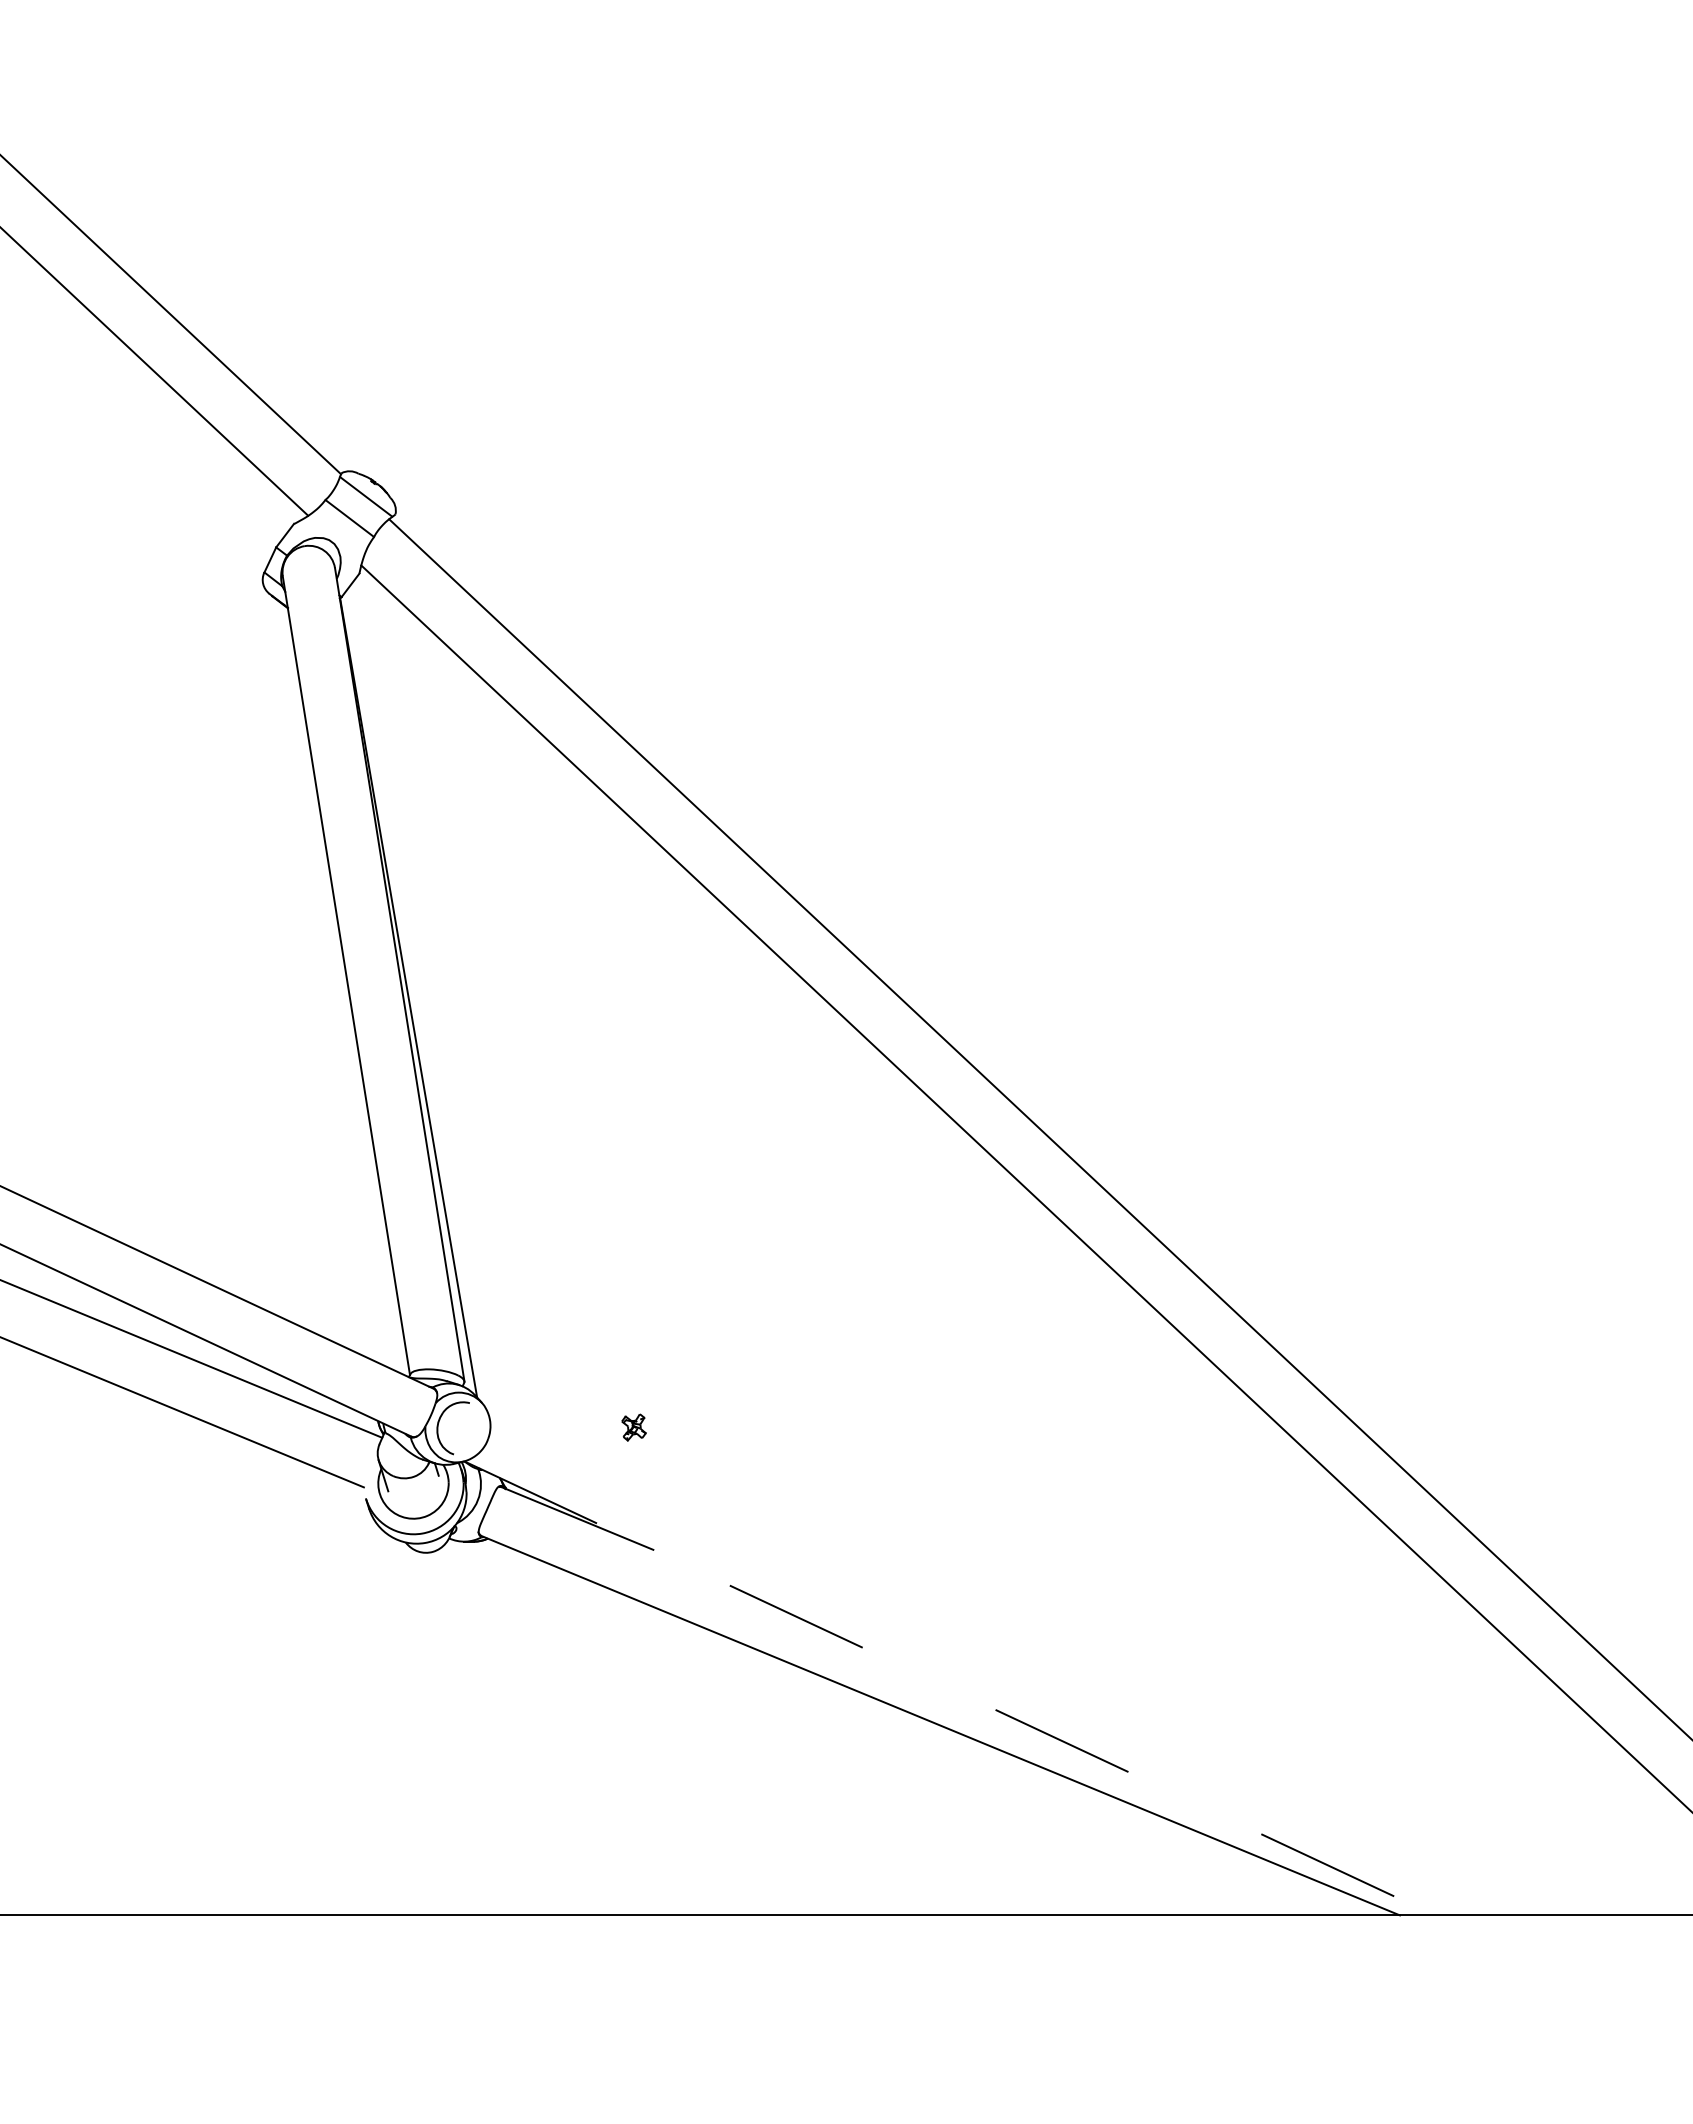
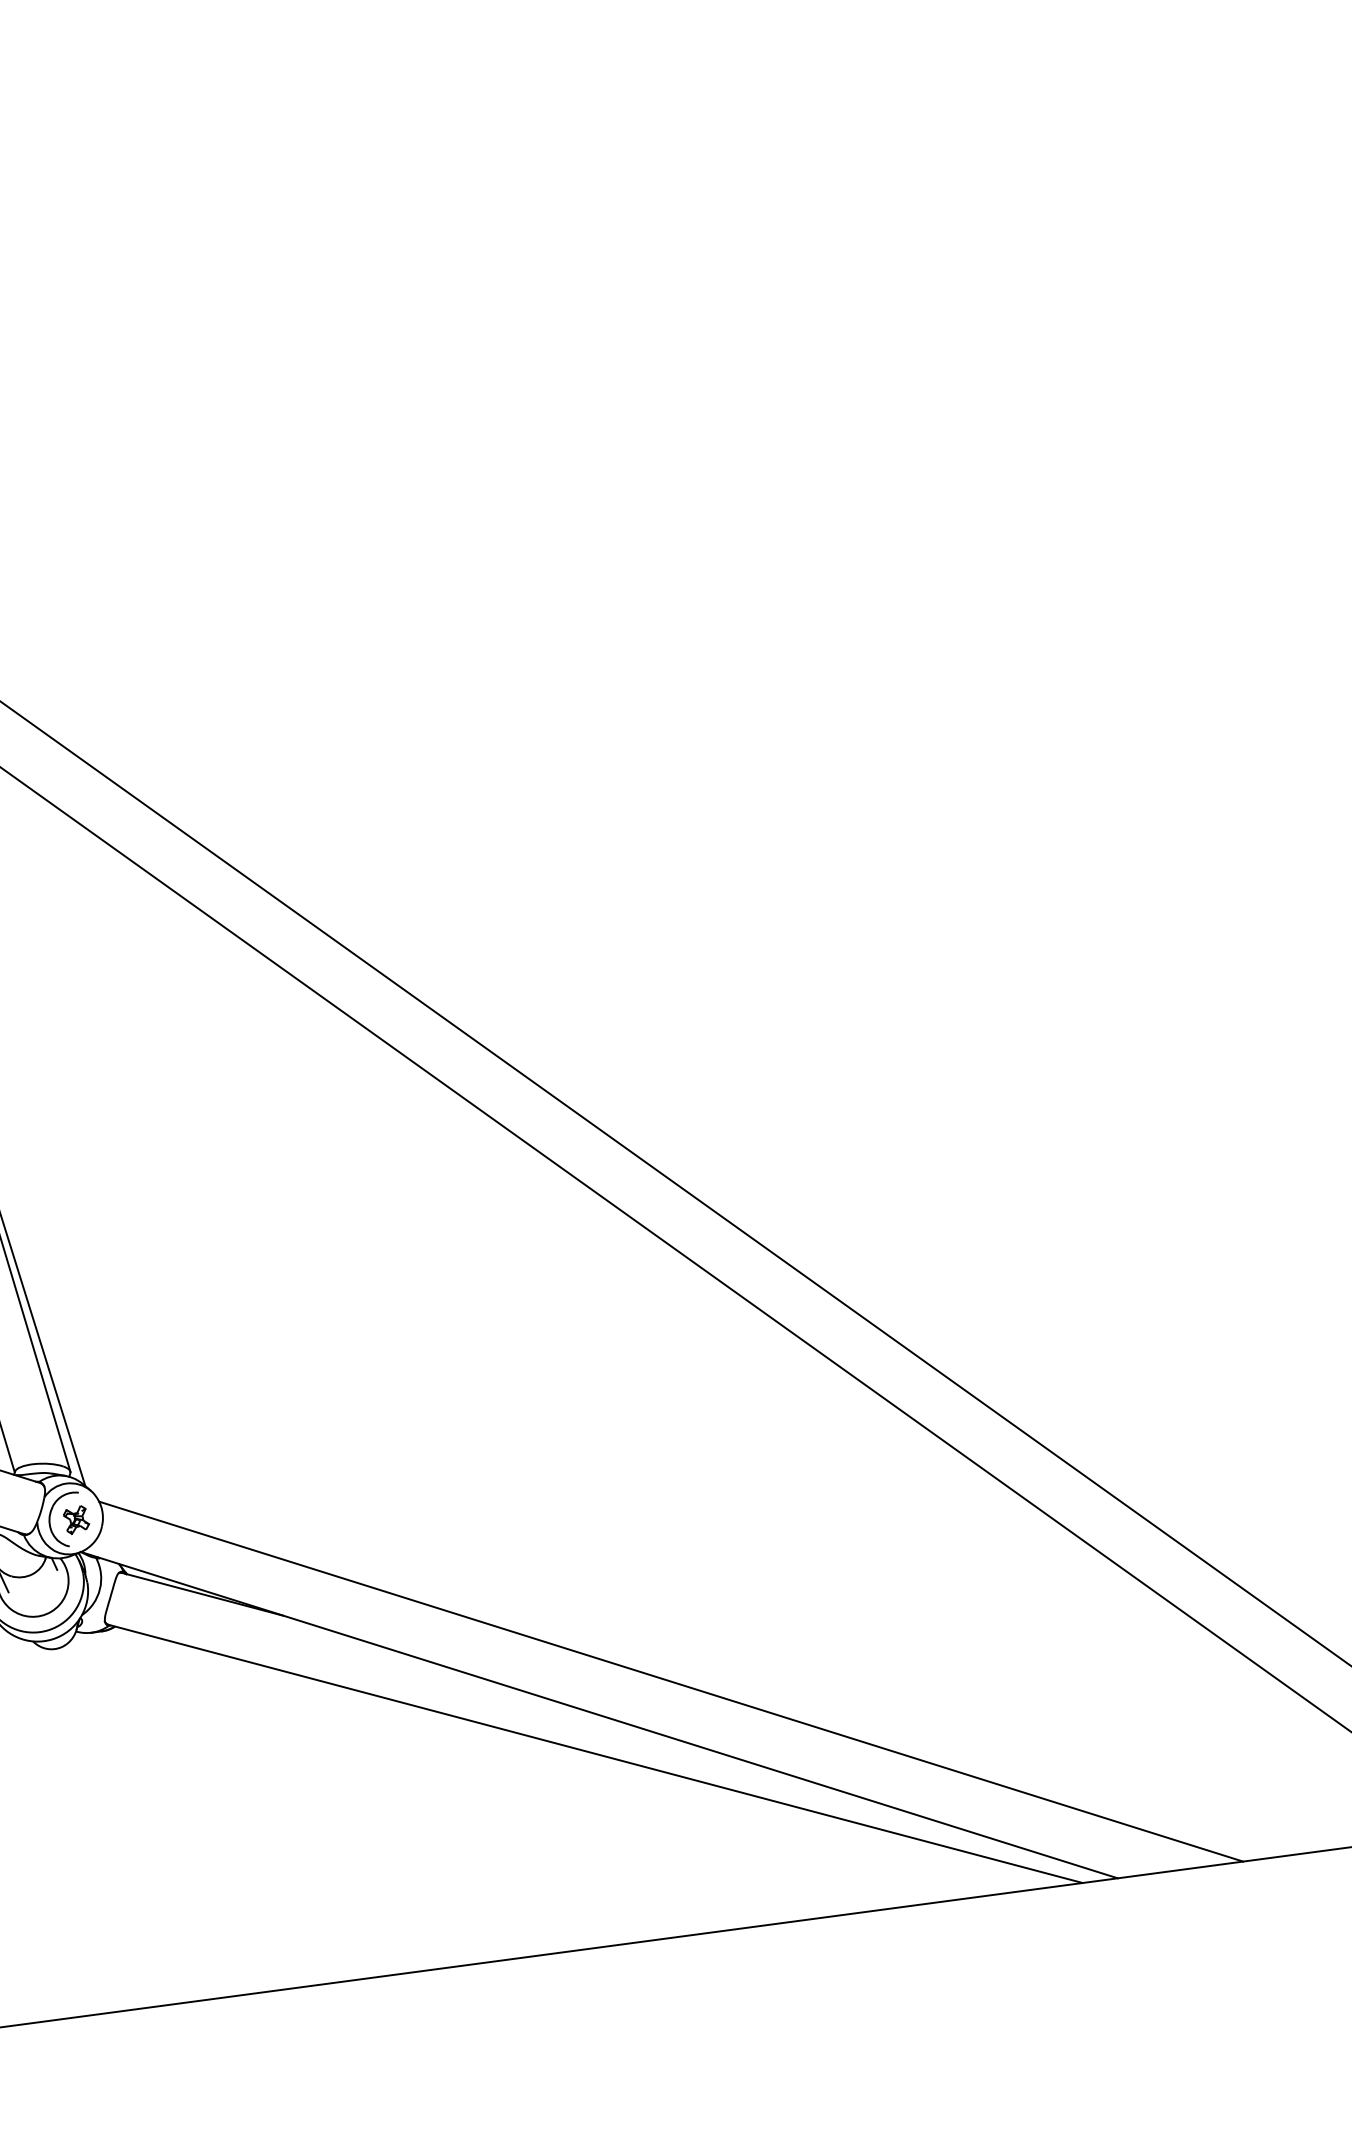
part: (633, 1427) -> (75, 1520), moved
line: (1023, 1664) -> (670, 1681), added
line: (949, 1688) -> (599, 1715), dashed -> solid

